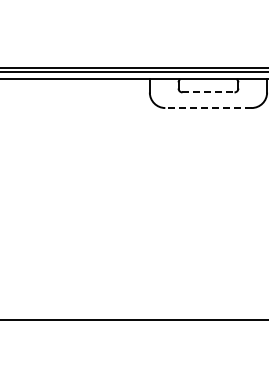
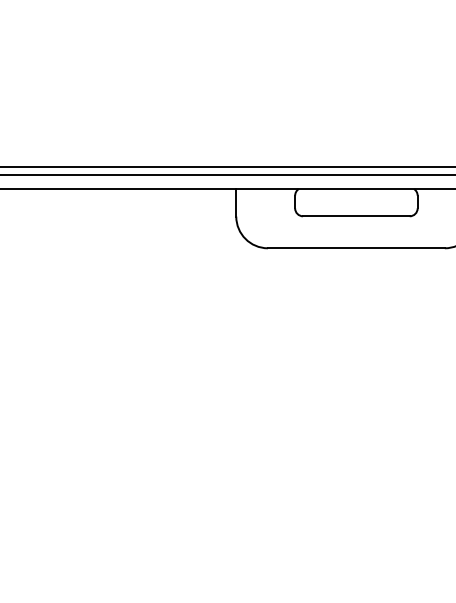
line: (208, 92) -> (356, 216), dashed -> solid
line: (207, 108) -> (354, 249), dashed -> solid

